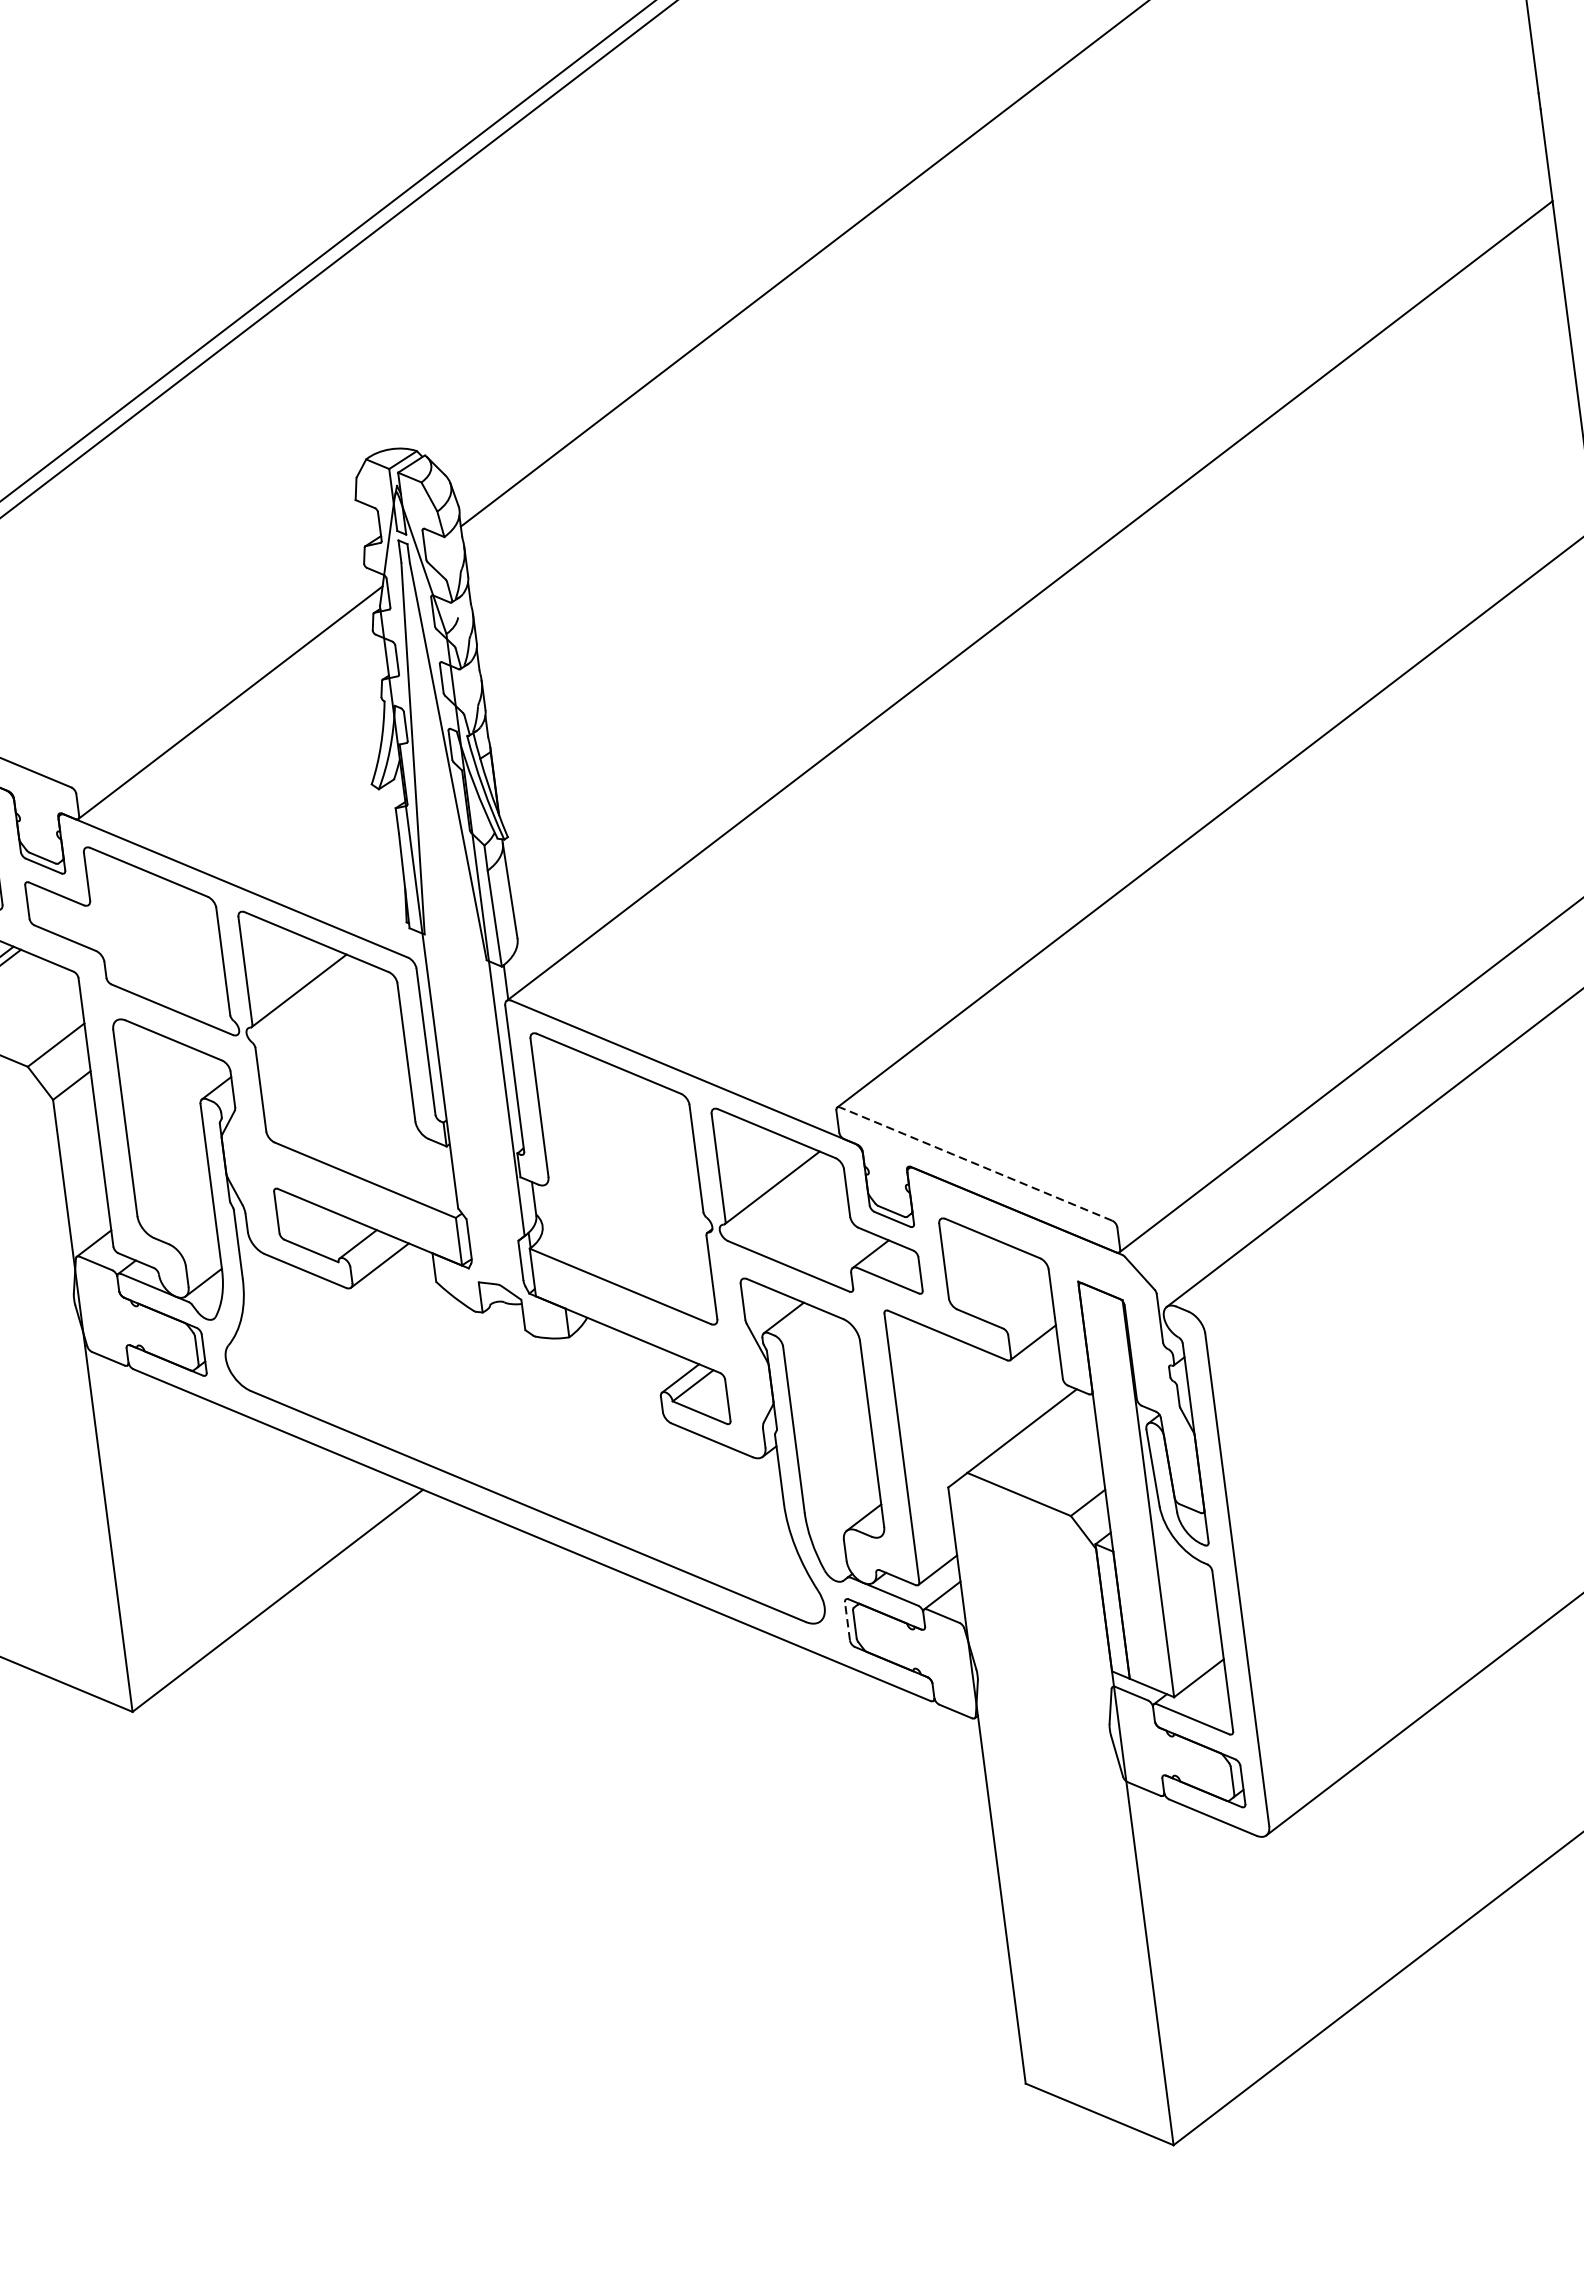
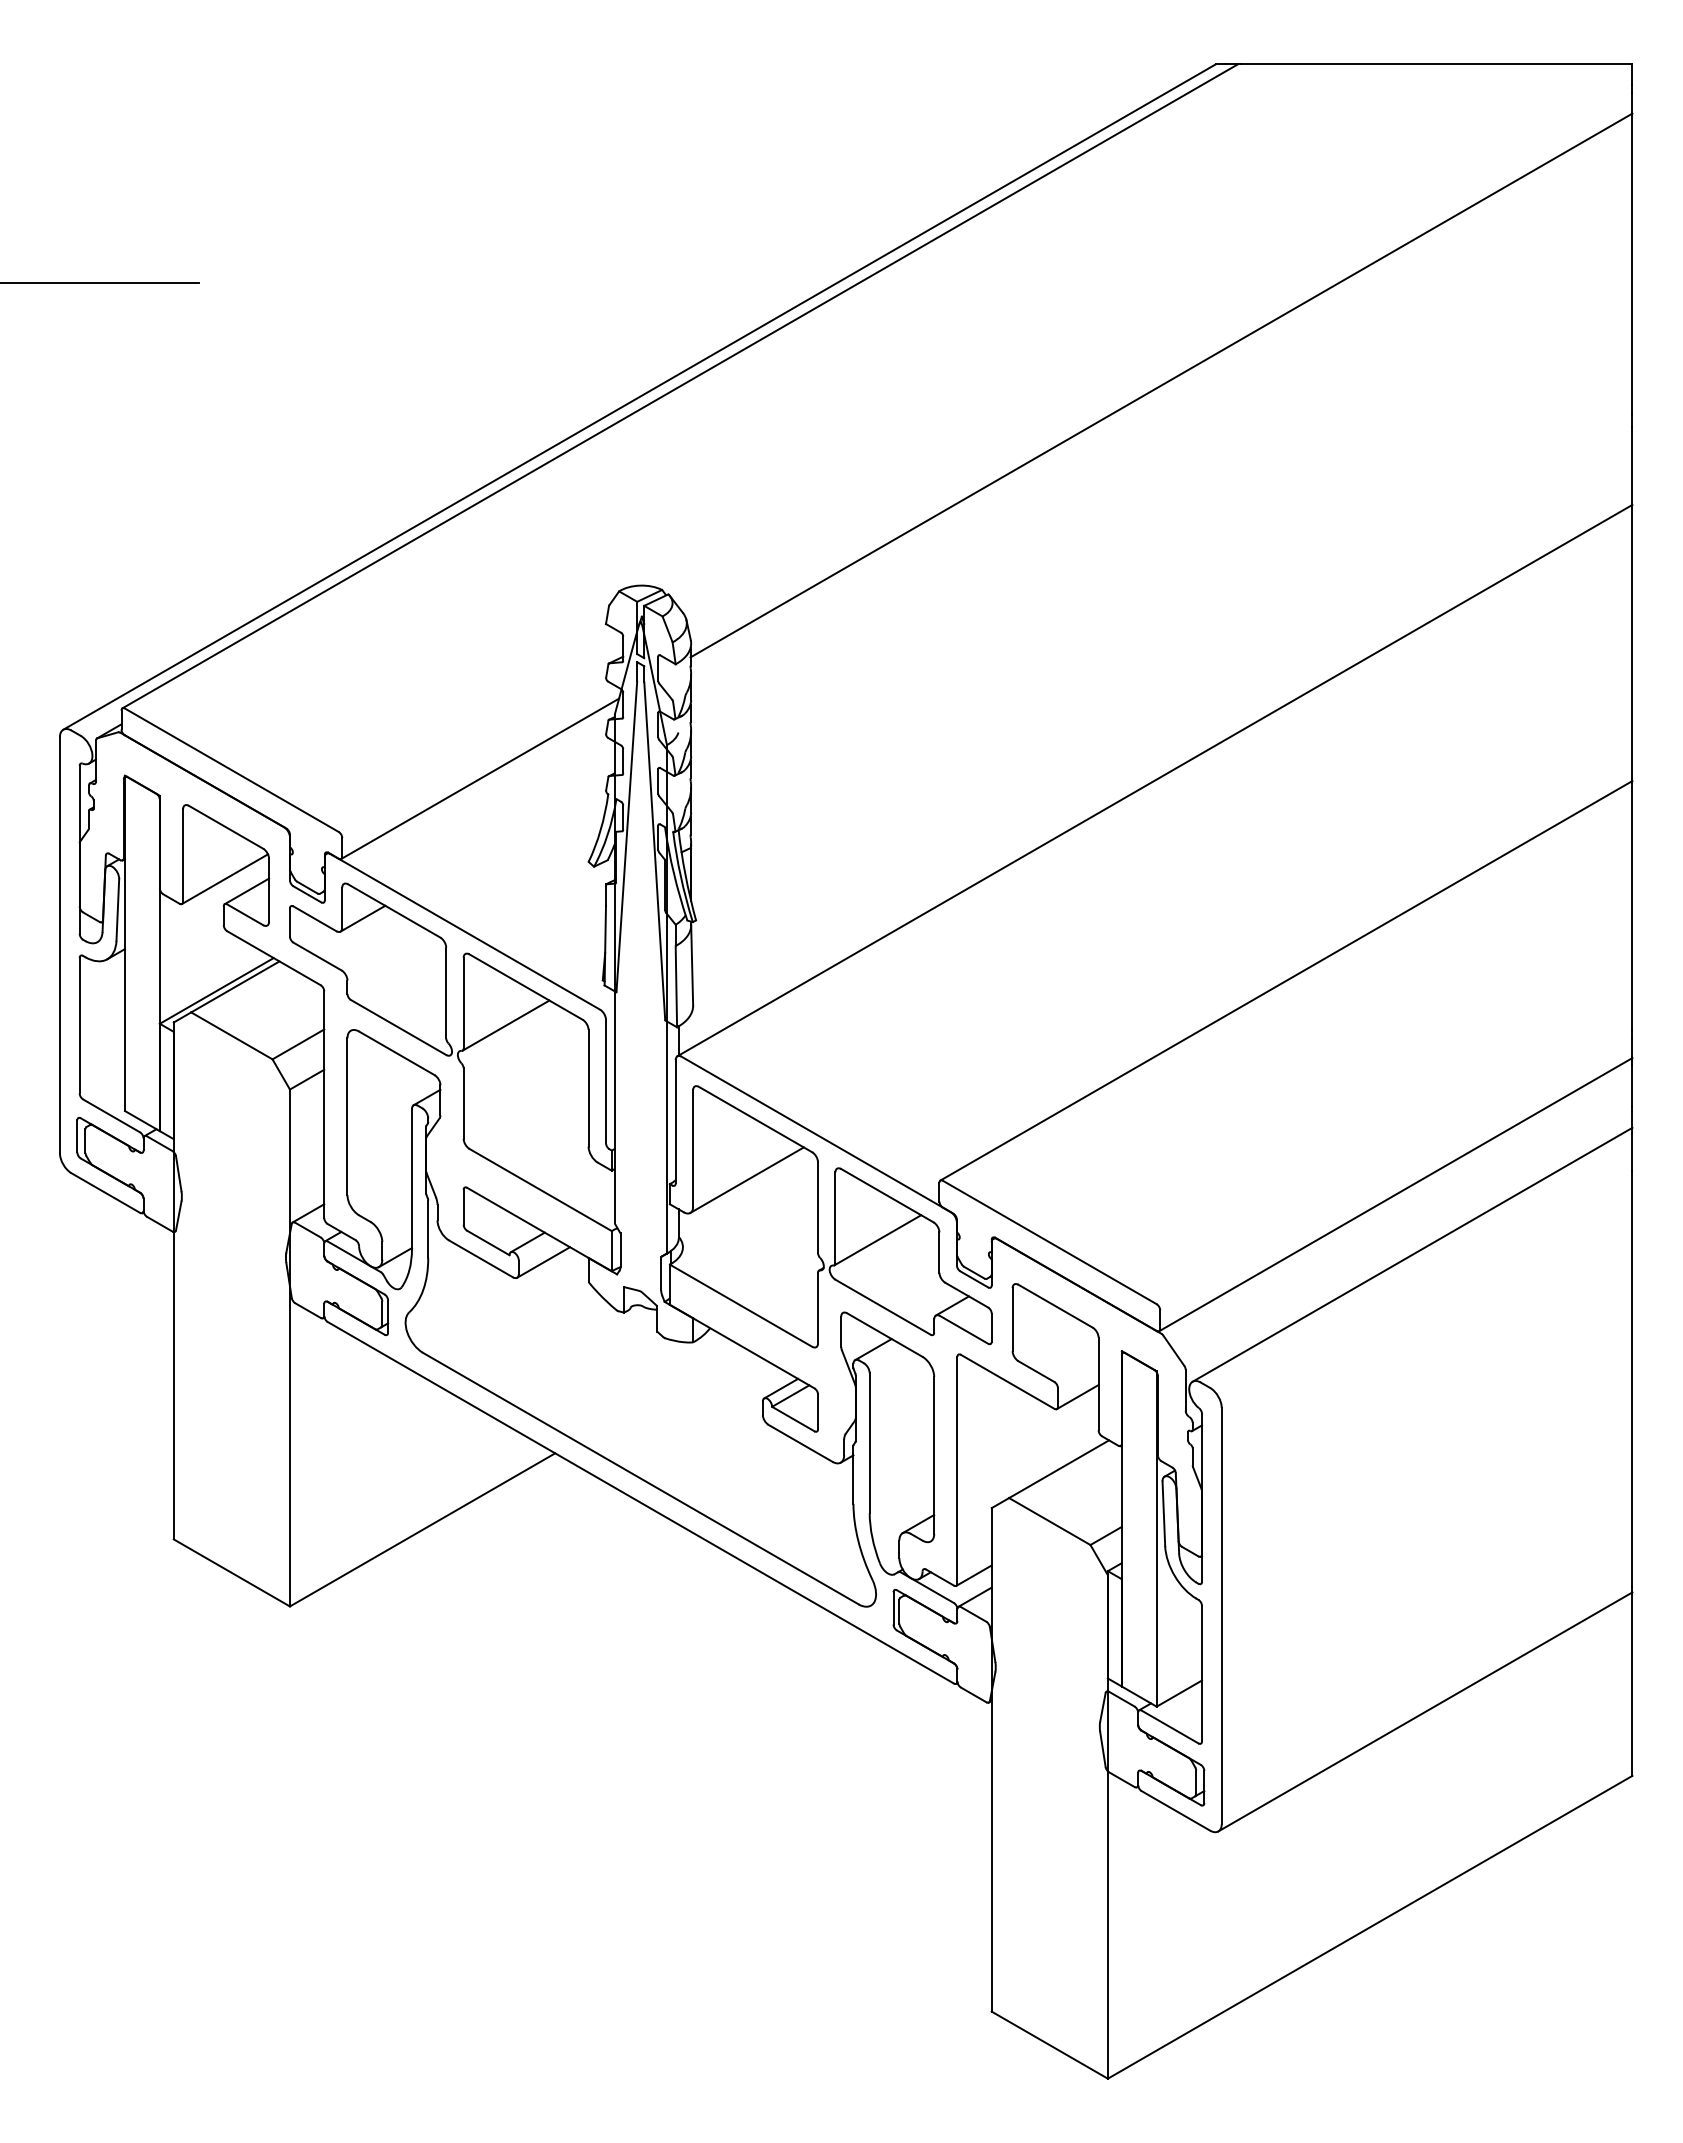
line: (112, 886) -> (362, 918), added
line: (607, 1136) -> (746, 1179), added
line: (975, 1164) -> (1049, 1242), dashed -> solid
line: (847, 1620) -> (893, 1607), dashed -> solid

